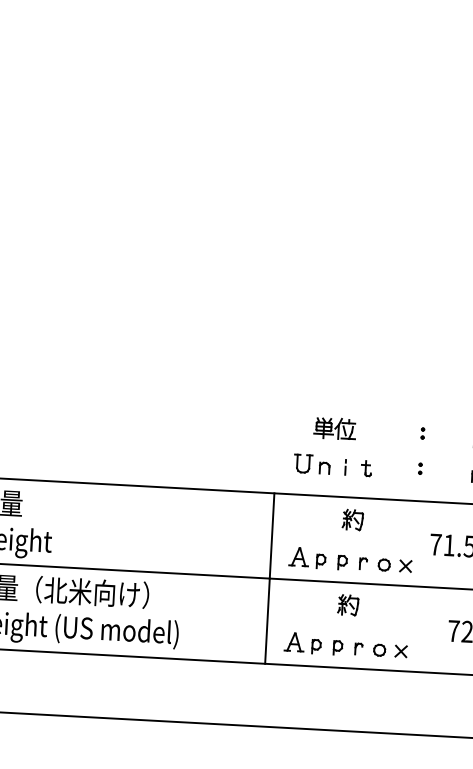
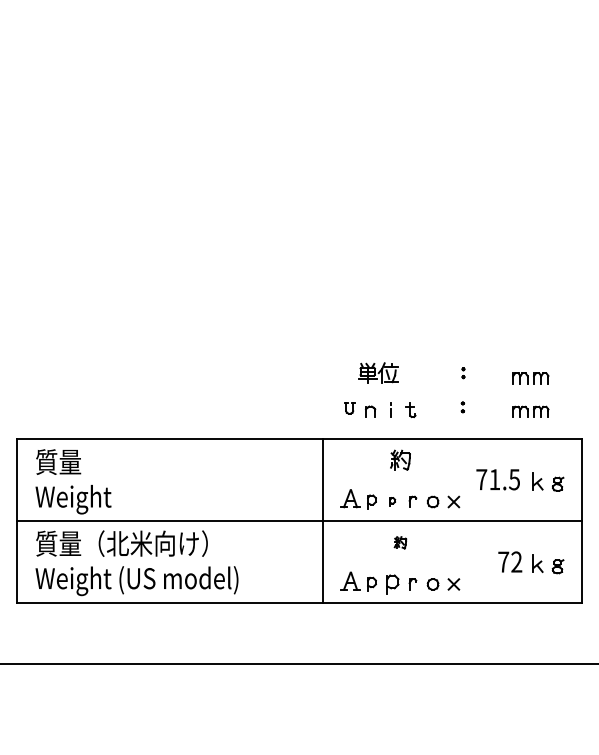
part: (303, 463) -> (349, 408), size x0.6
part: (342, 562) -> (392, 501), size x0.6
part: (348, 605) -> (400, 542), size x0.6
part: (337, 647) -> (392, 583), size x1.4

